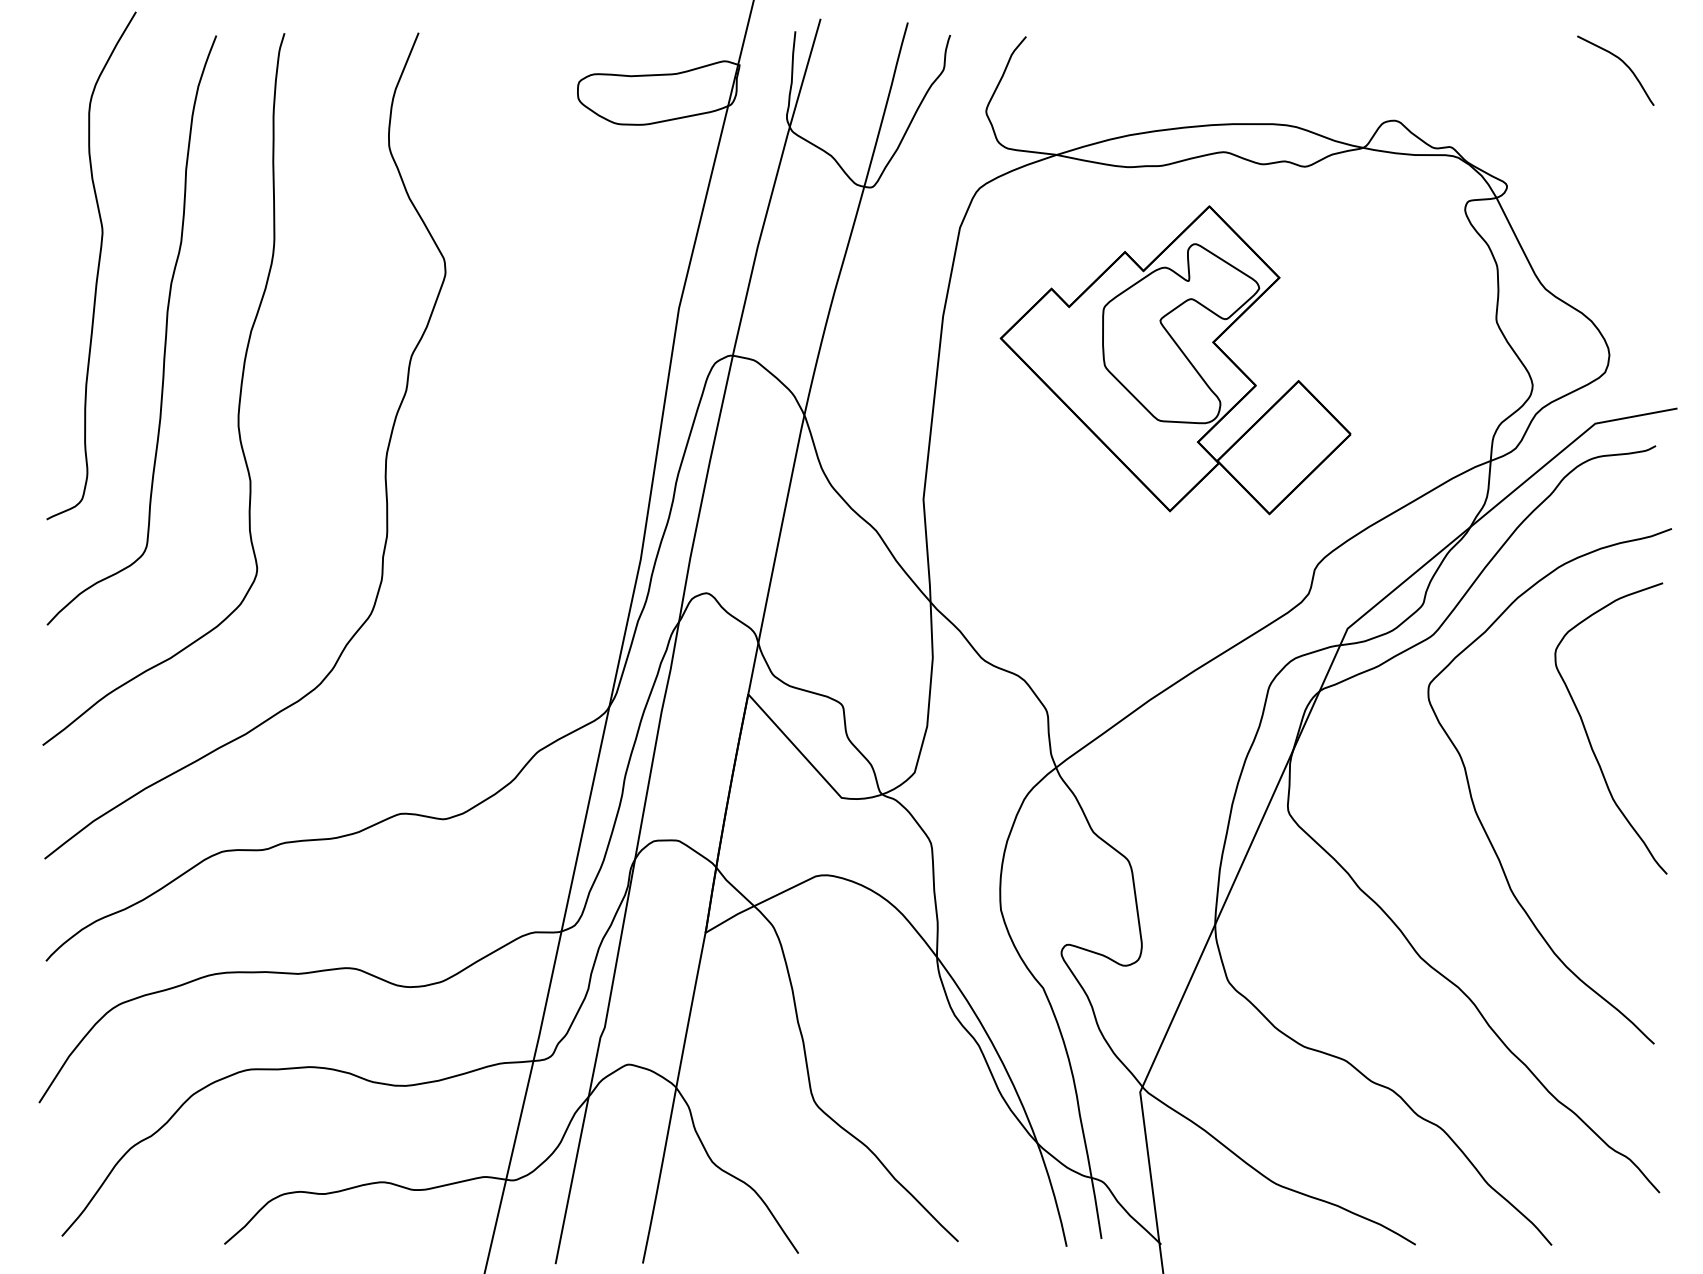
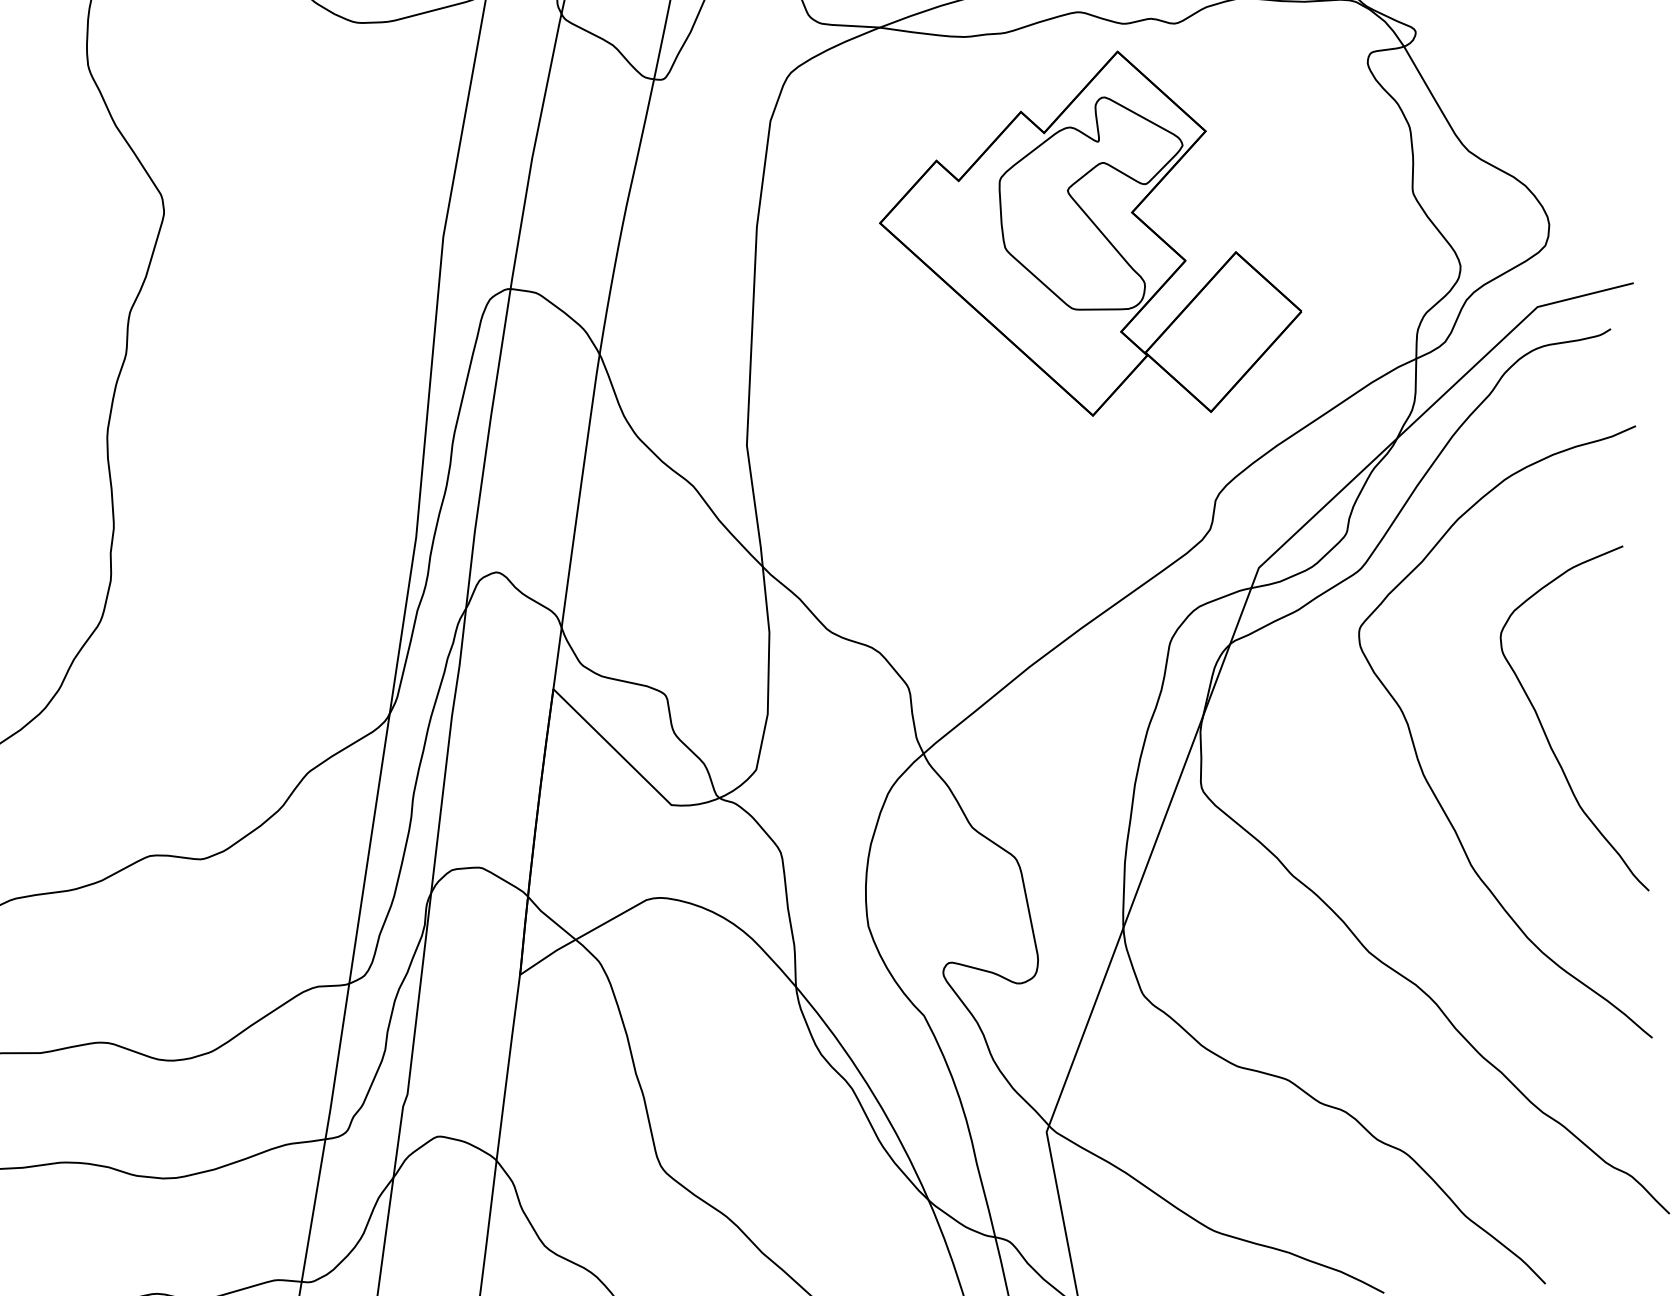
part: (1175, 360) -> (1088, 236), moved
curve: (1588, 735) -> (1545, 732), moved

